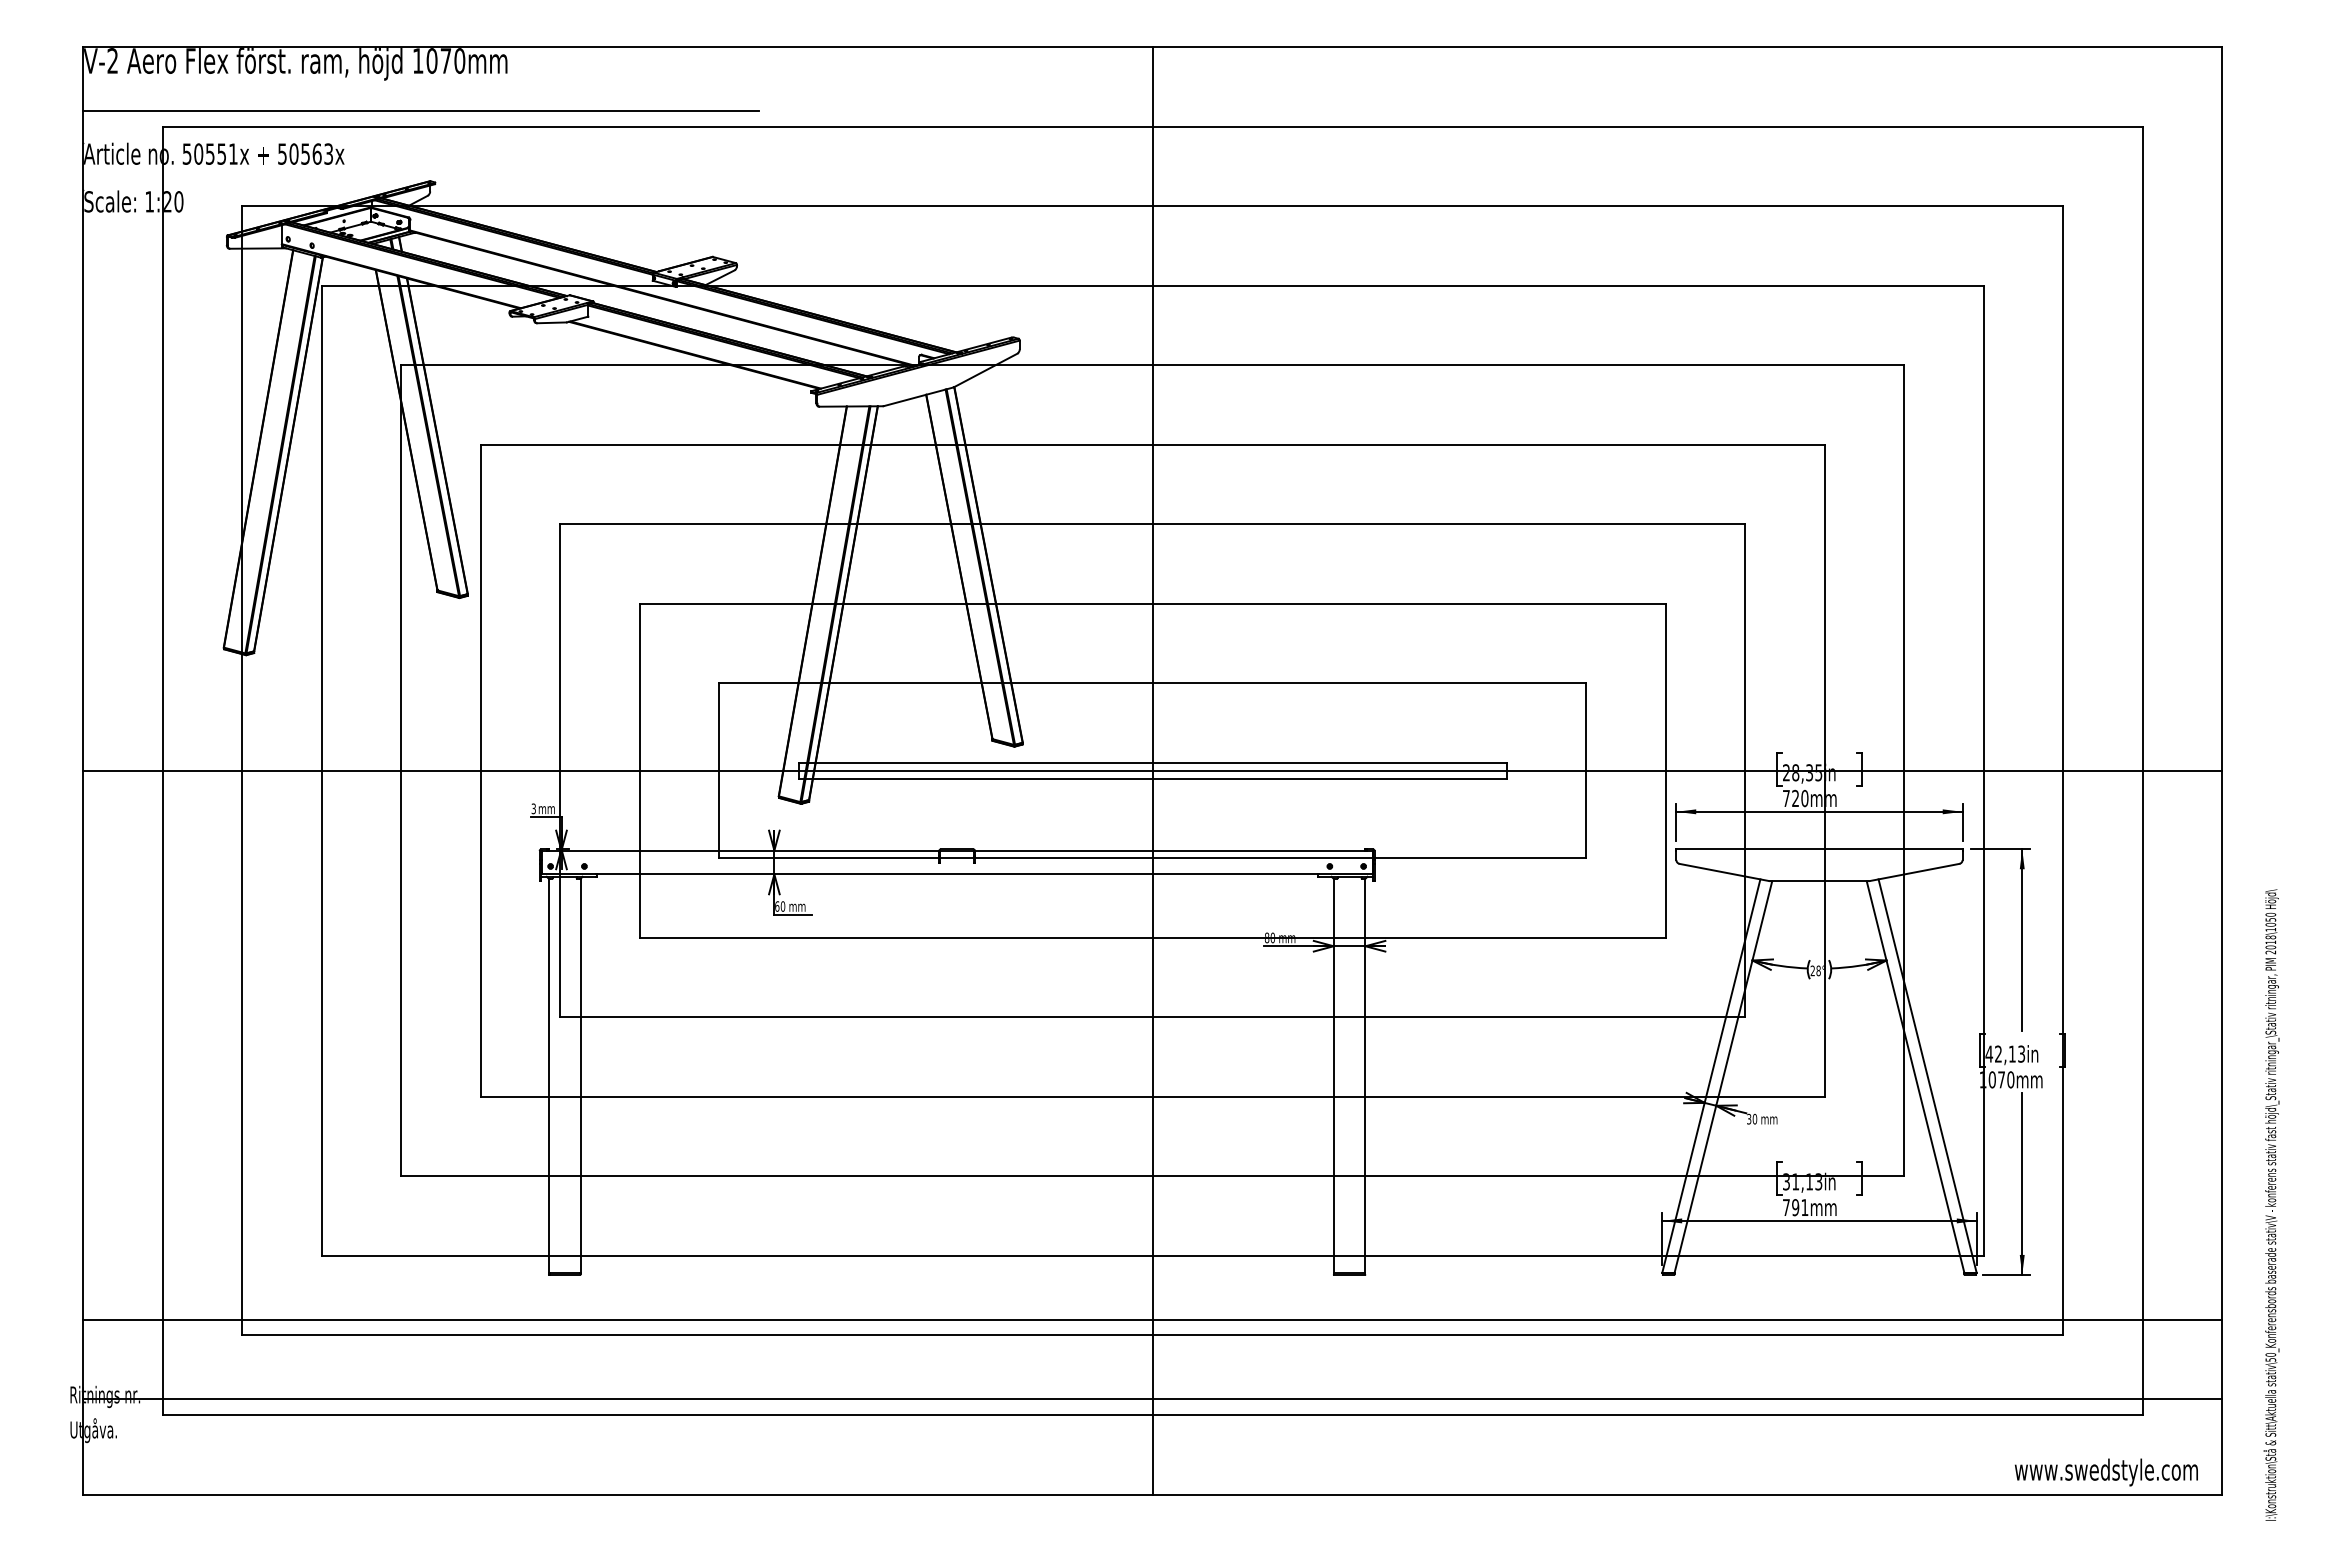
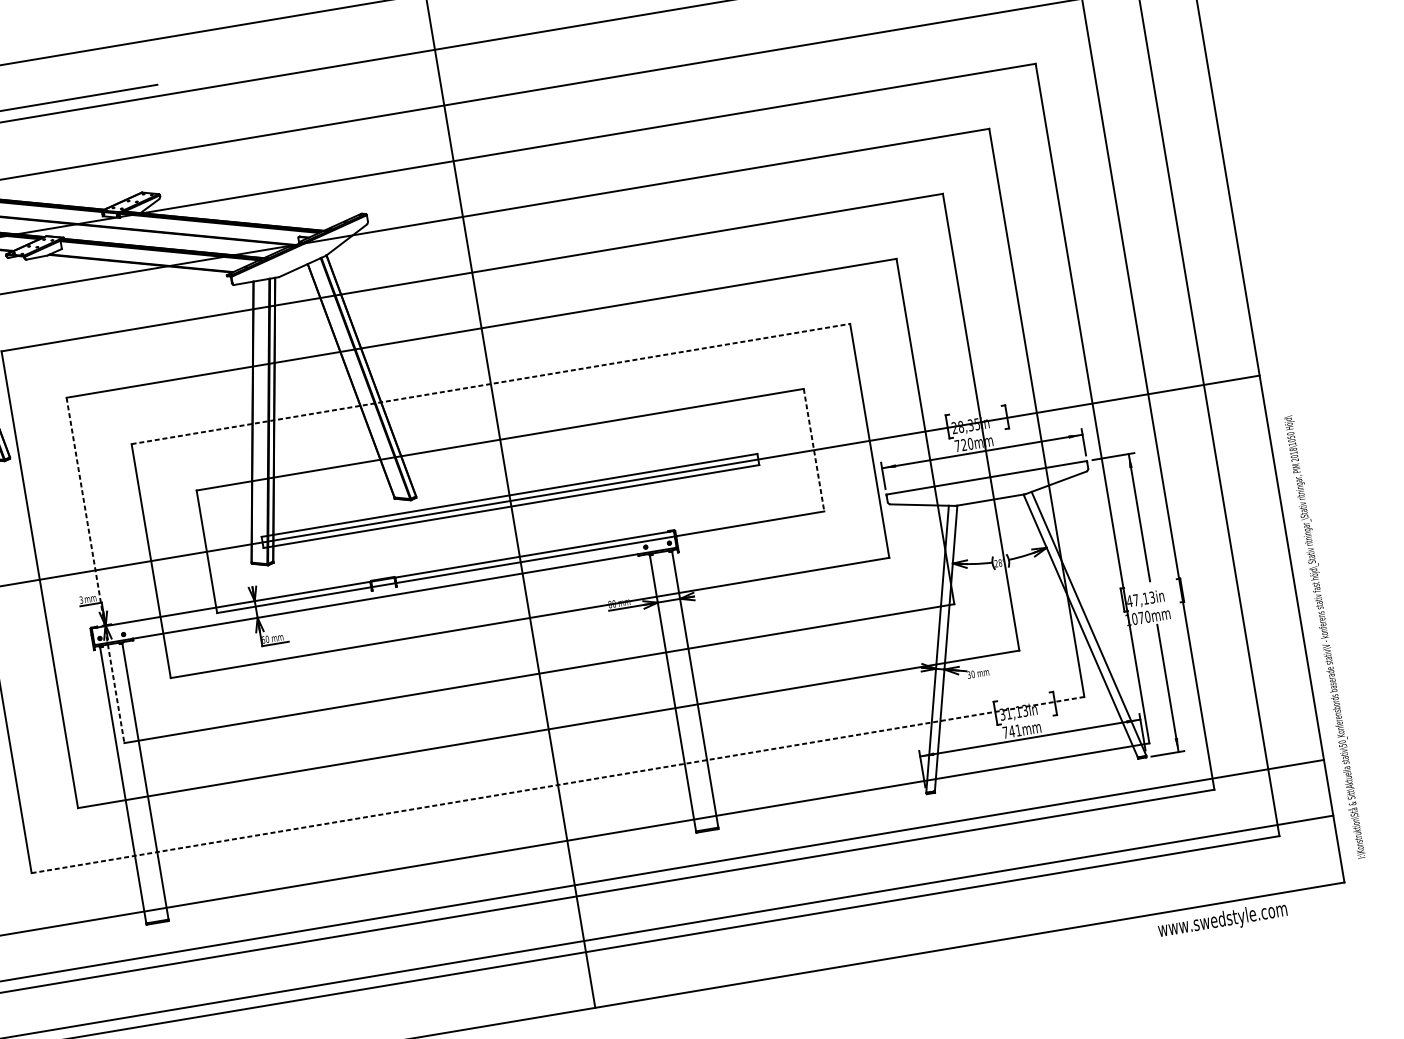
line: (1152, 603) -> (490, 383), solid -> dashed
line: (560, 770) -> (95, 570), solid -> dashed
line: (1586, 771) -> (814, 450), solid -> dashed
text: (1998, 1053) -> (1136, 599), 42,13in -> 47,13in
line: (1153, 1176) -> (558, 785), solid -> dashed
text: (2271, 1204) -> (1325, 636), moved
text: (1795, 1207) -> (1011, 731), 791mm -> 741mm
text: (2105, 1472) -> (1222, 920), moved

